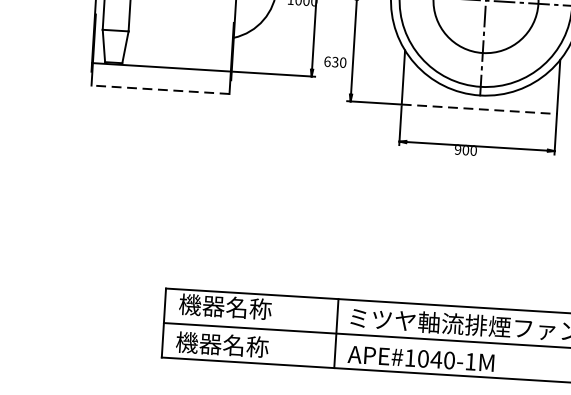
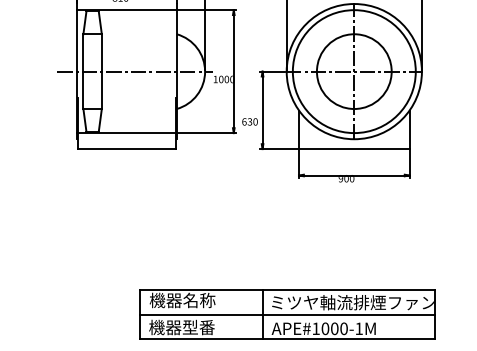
line: (159, 90) -> (126, 149), dashed -> solid
line: (479, 109) -> (354, 149), dashed -> solid
text: (245, 346) -> (198, 327), 機器名称 -> 機器型番
text: (436, 359) -> (334, 328), APE#1040-1M -> APE#1000-1M

